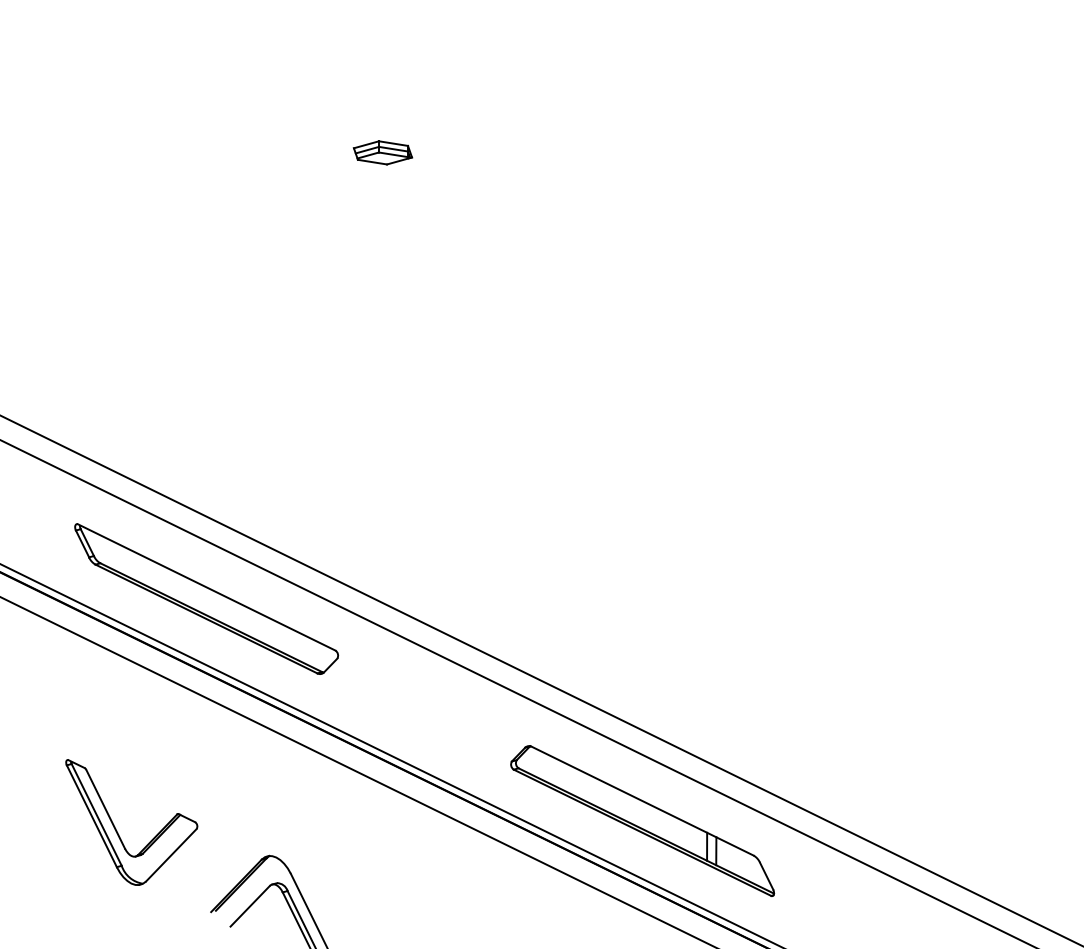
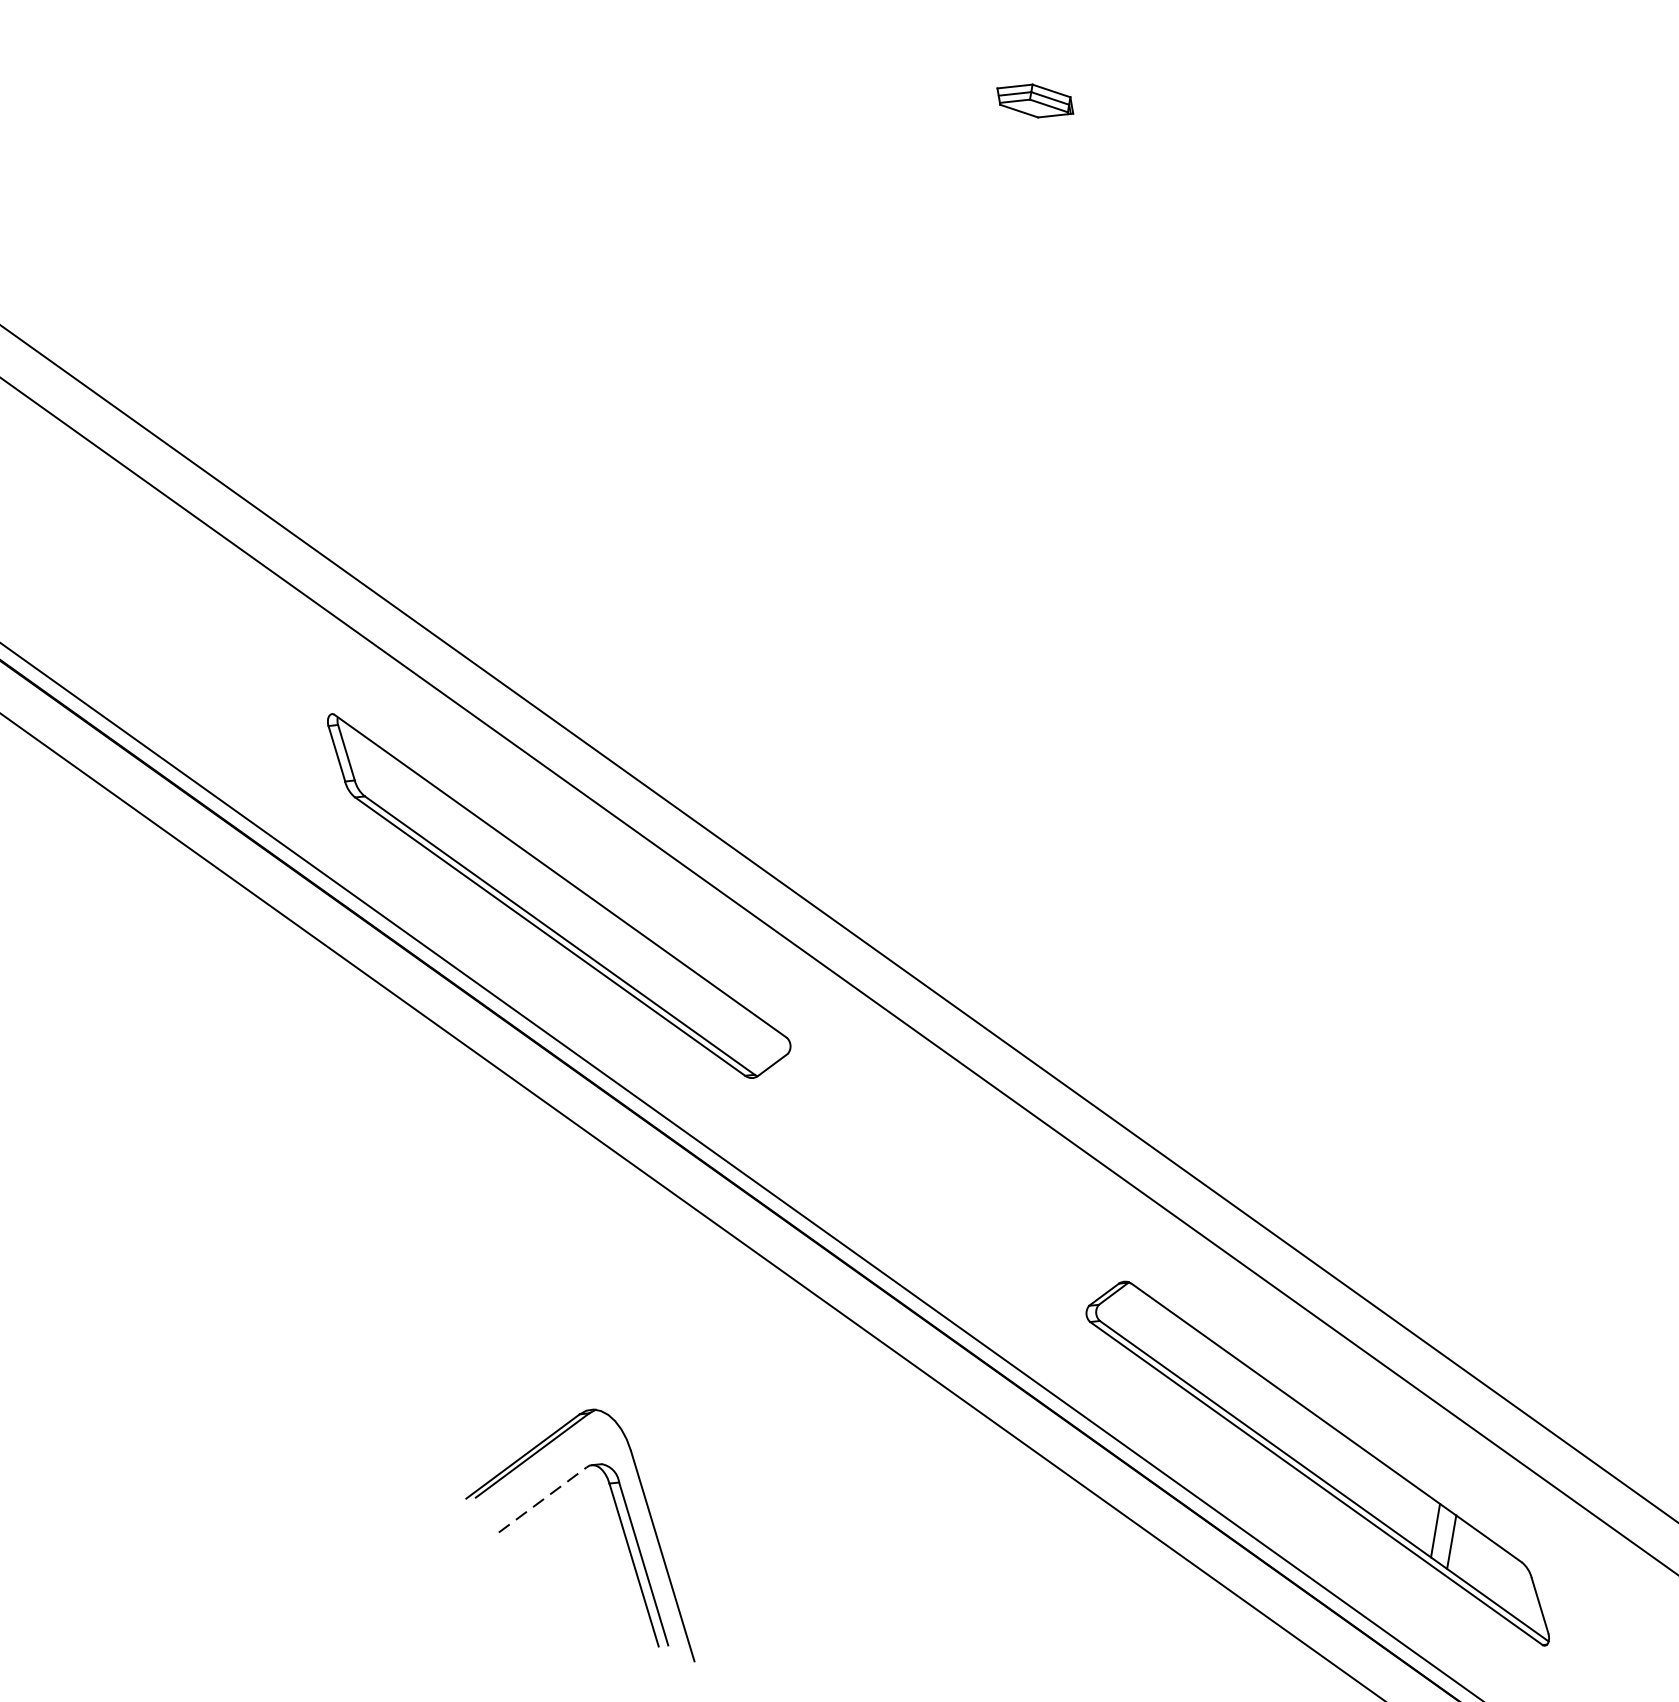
part: (382, 152) -> (1034, 100), size x0.7
part: (117, 830) -> (313, 1312), removed
line: (250, 905) -> (543, 1498), solid -> dashed

